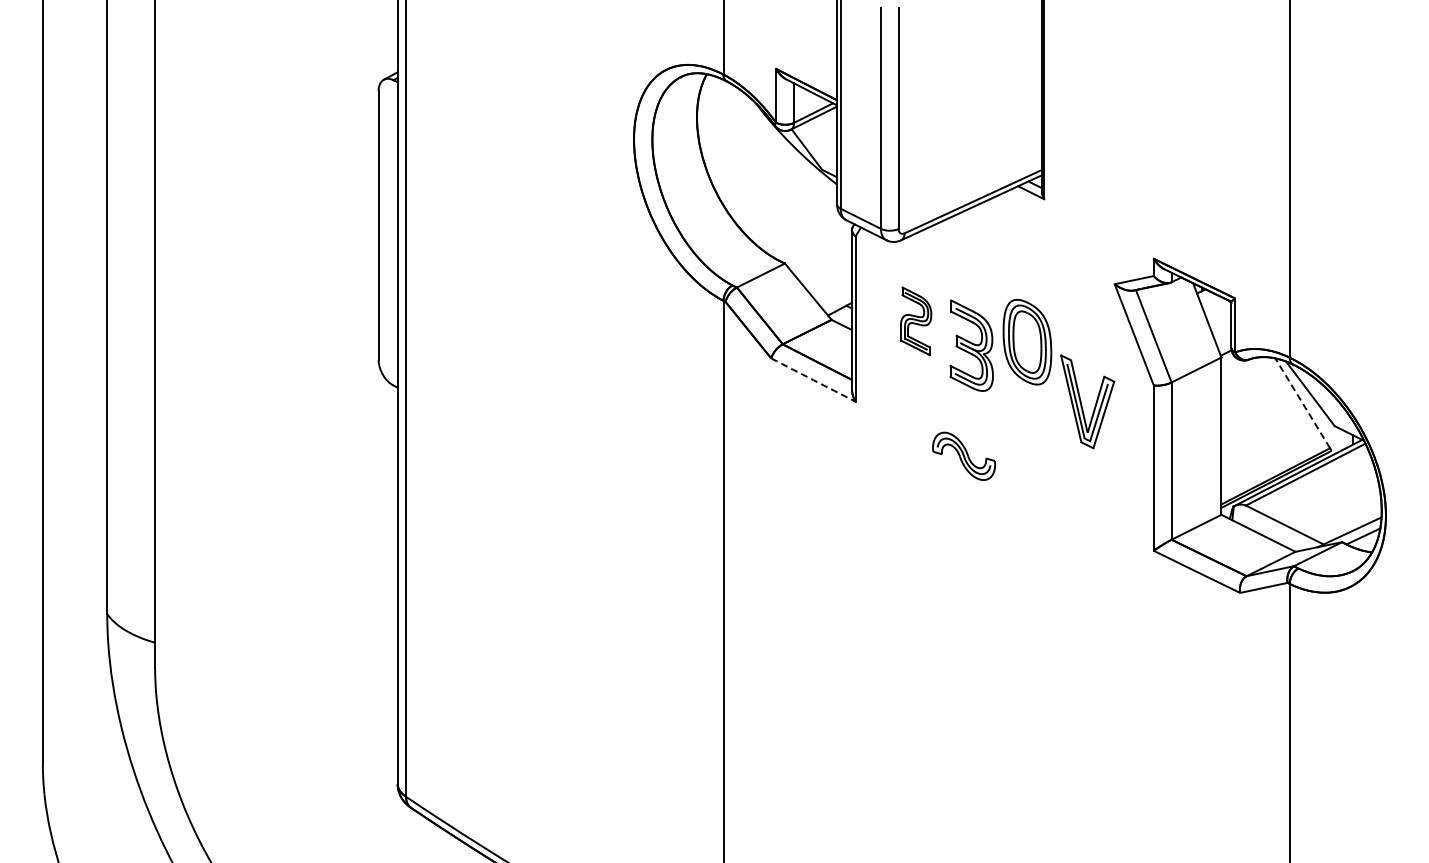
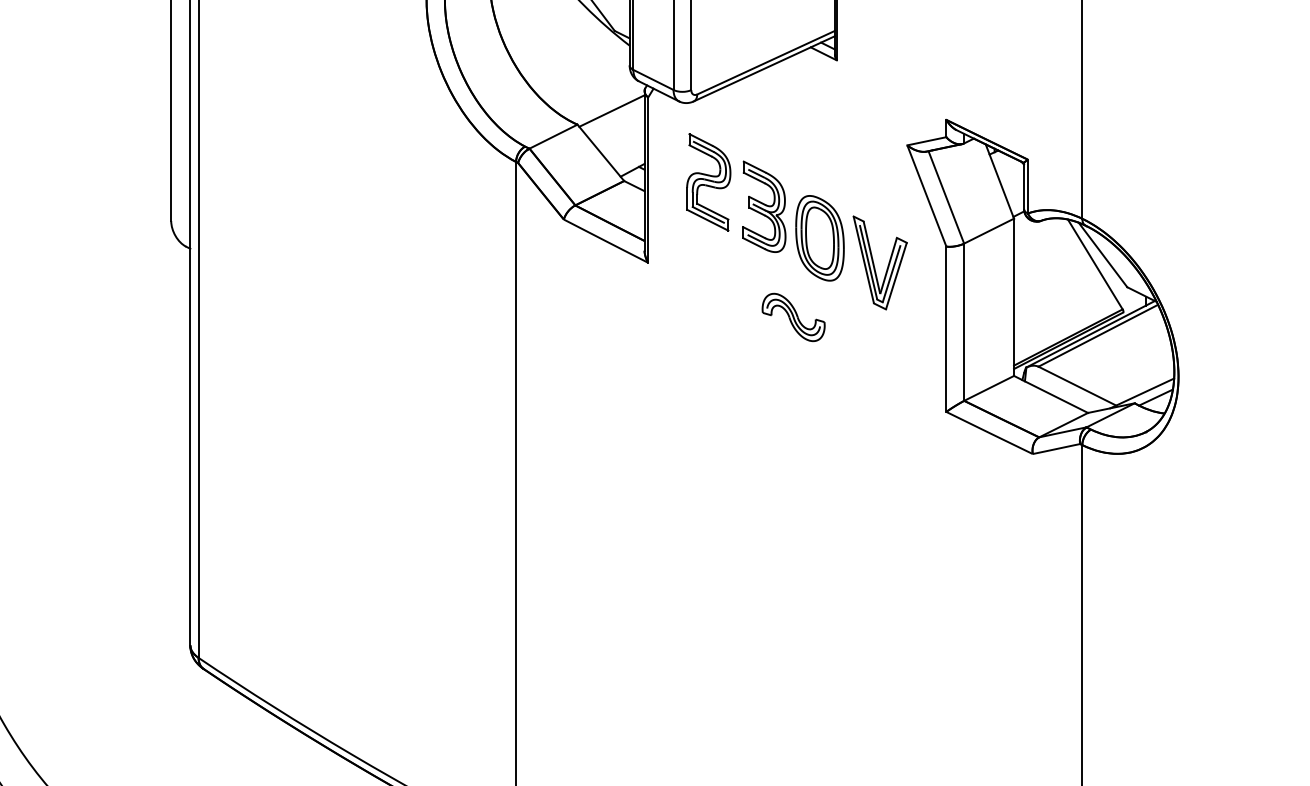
line: (818, 249) -> (611, 110), added
part: (915, 321) -> (708, 182), size x1.43
part: (1027, 341) -> (820, 237), moved
arc: (813, 380) -> (606, 241), dashed -> solid
line: (1302, 403) -> (1095, 264), dashed -> solid
part: (963, 455) -> (793, 316), moved

